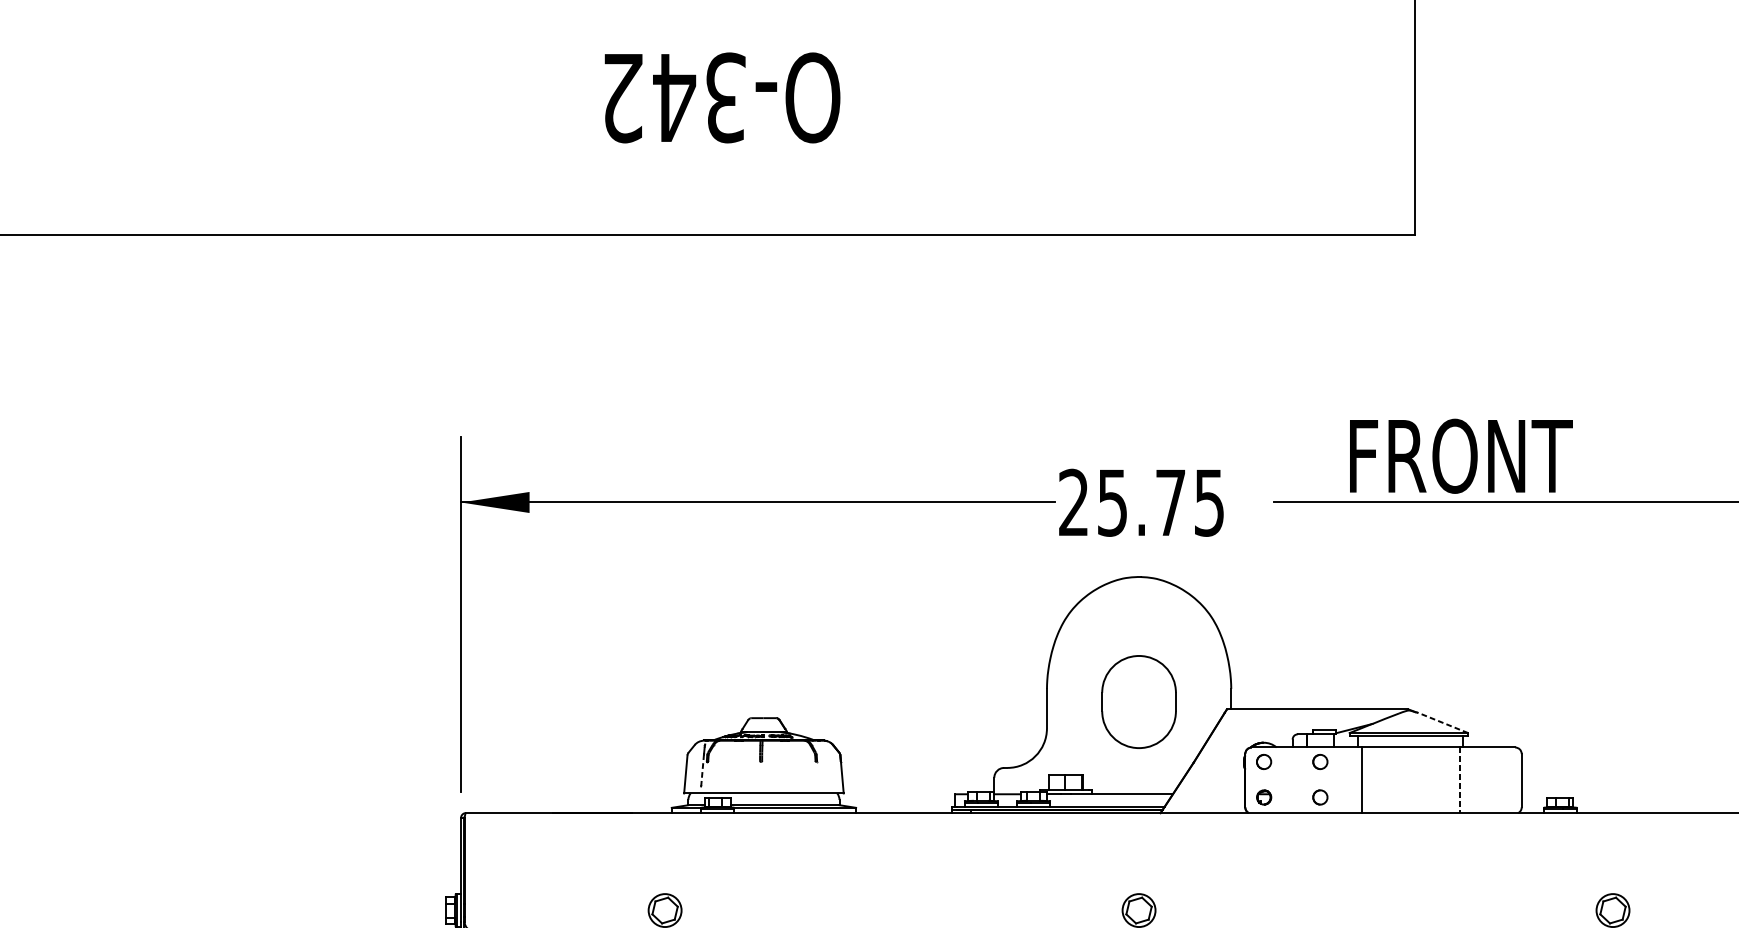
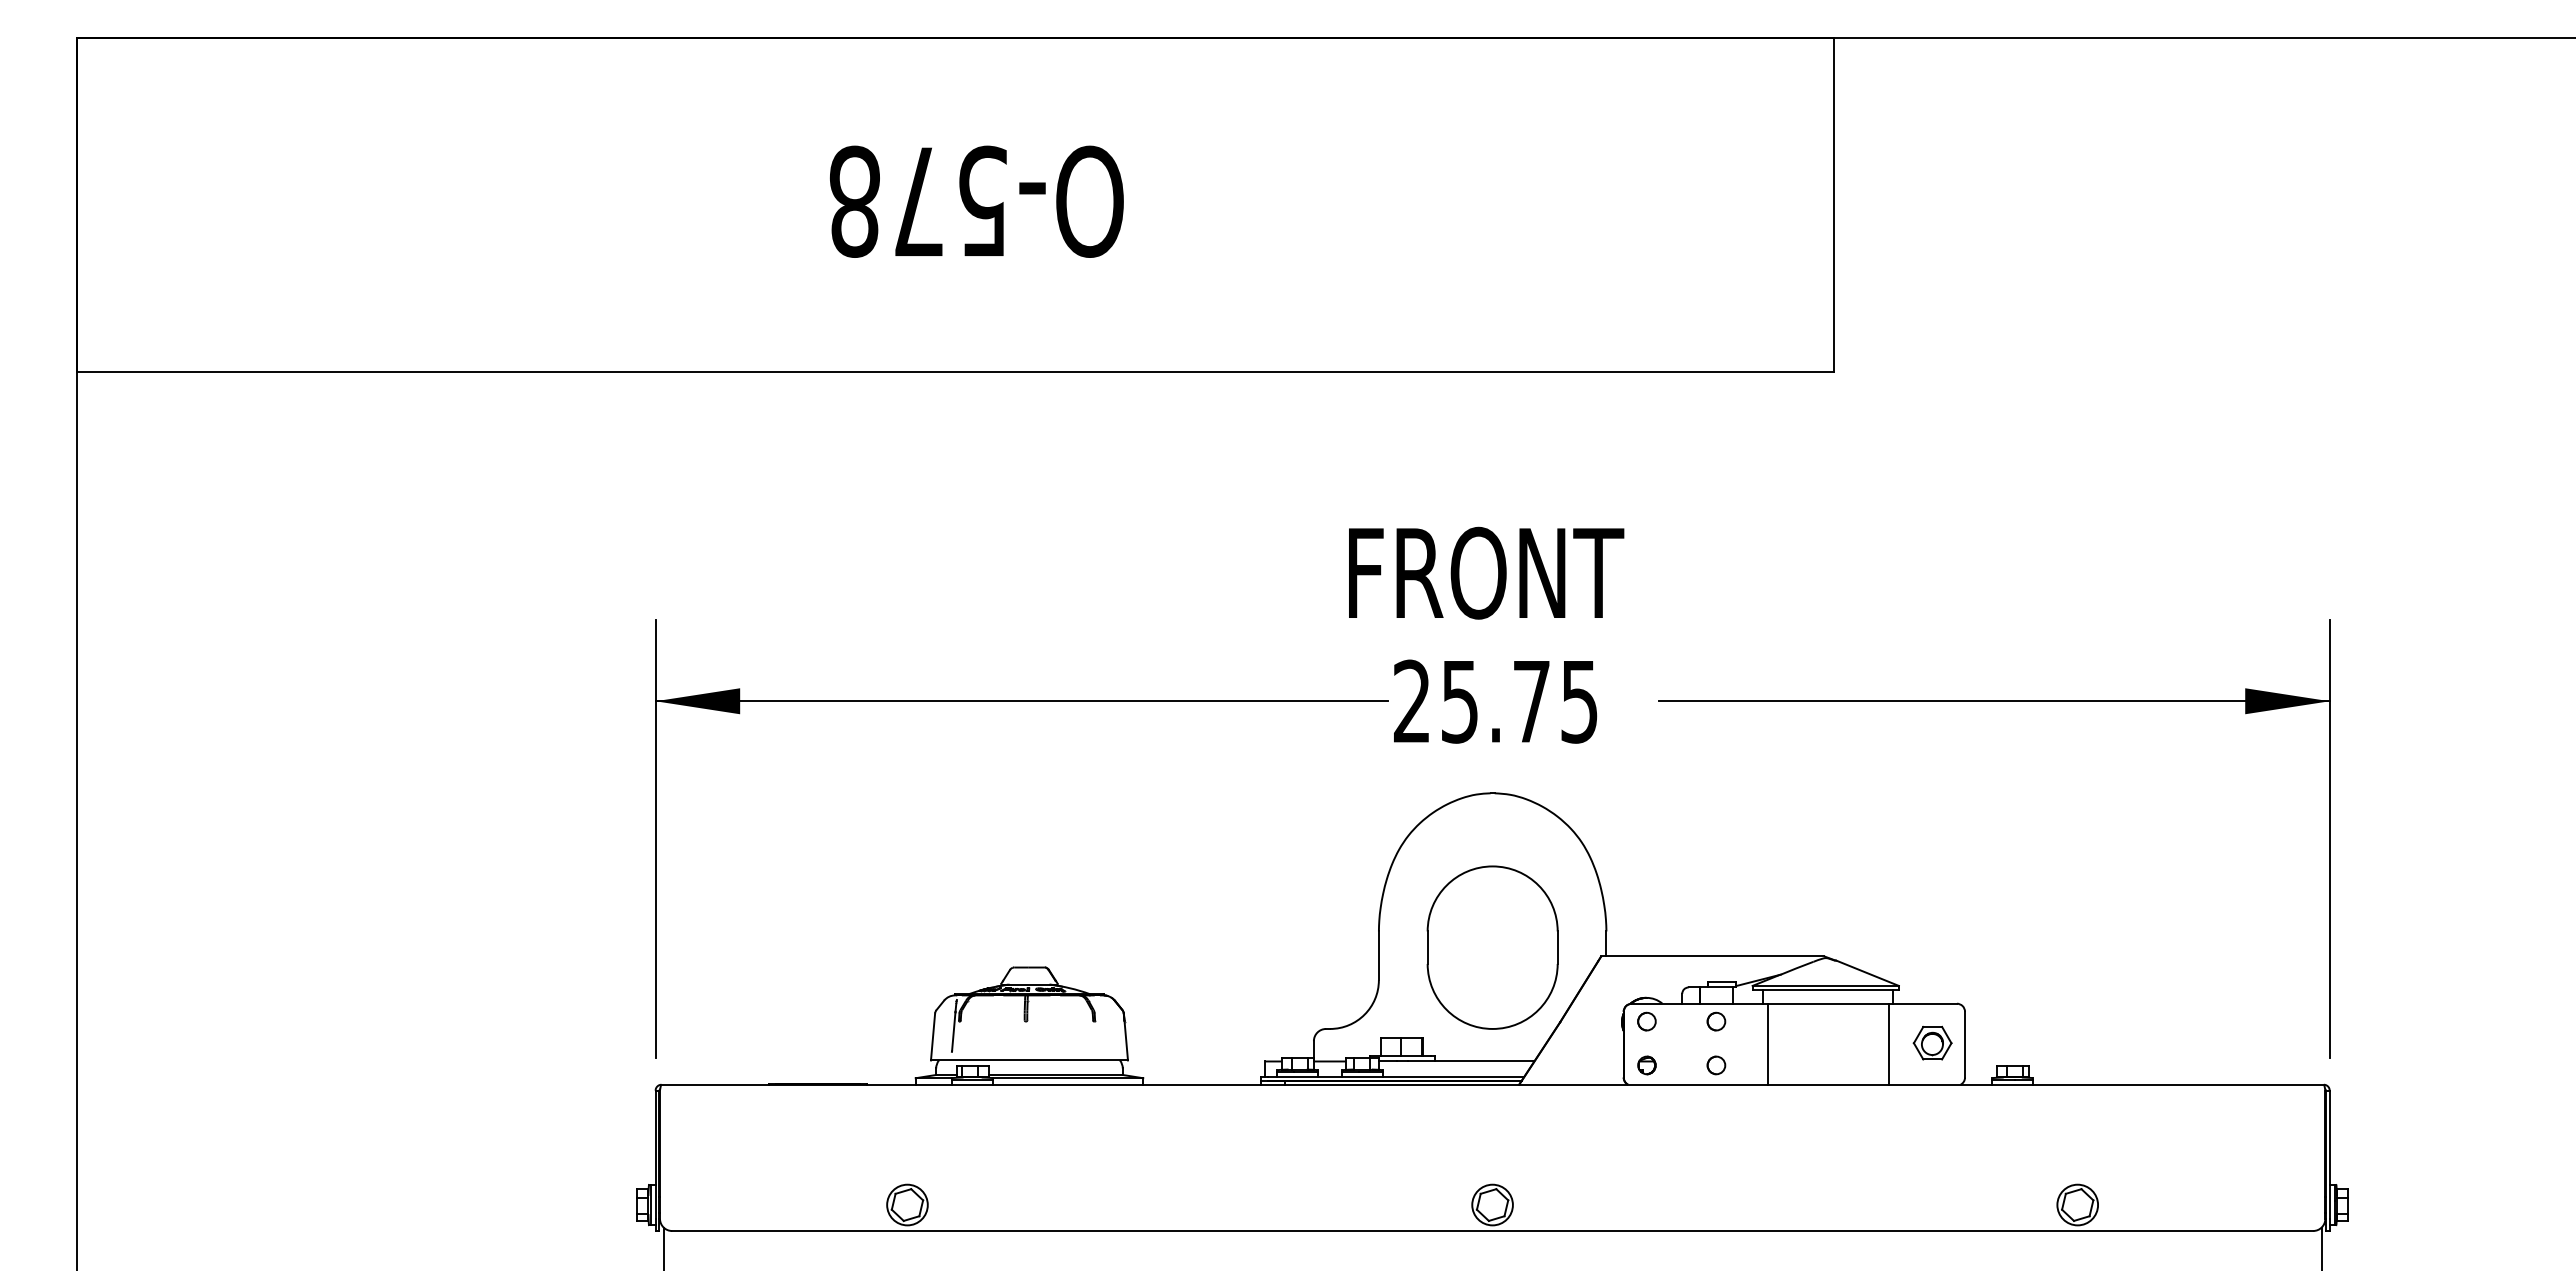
text: (673, 97) -> (917, 201), O-342 -> O-578
text: (1461, 455) -> (1486, 572), moved
part: (1138, 701) -> (1492, 947), size x1.43
line: (1442, 723) -> (1867, 973), dashed -> solid
line: (702, 769) -> (953, 1031), dashed -> solid
part: (1495, 778) -> (1932, 1042), added
line: (1459, 780) -> (1888, 1044), dashed -> solid

